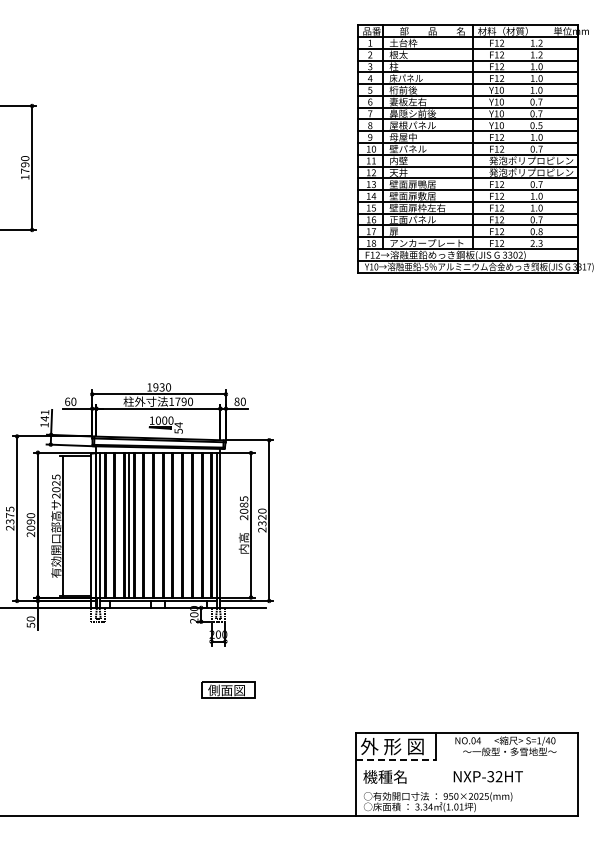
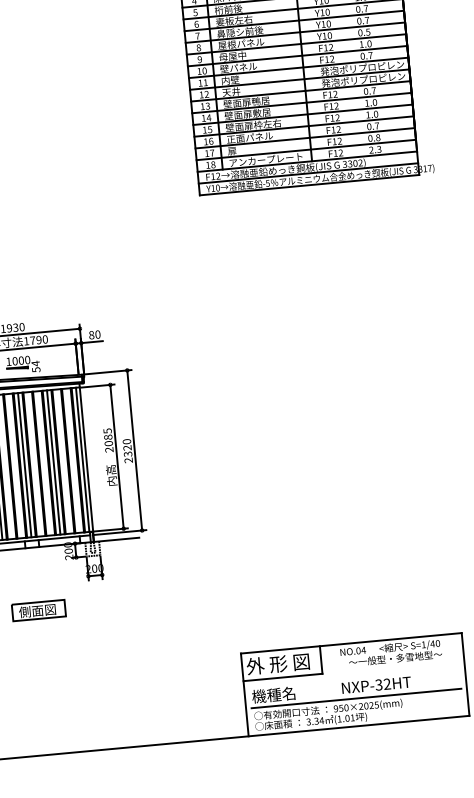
line: (158, 524) -> (24, 464), added
line: (187, 524) -> (53, 461), added
part: (228, 689) -> (39, 609), moved
line: (395, 760) -> (282, 677), dashed -> solid
line: (466, 788) -> (355, 699), added

